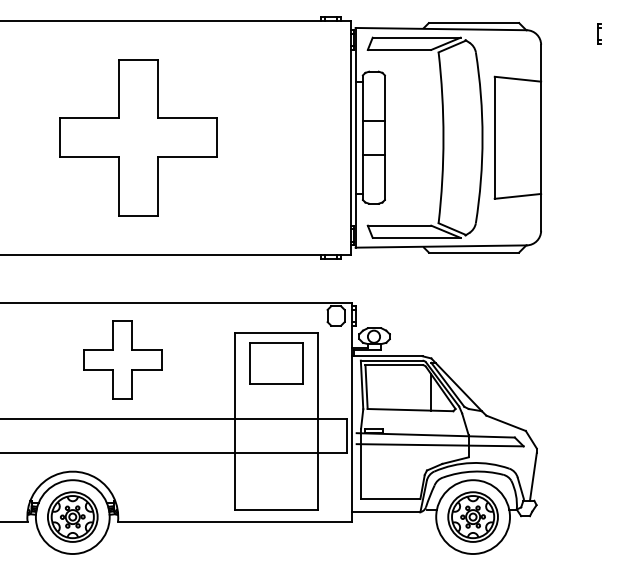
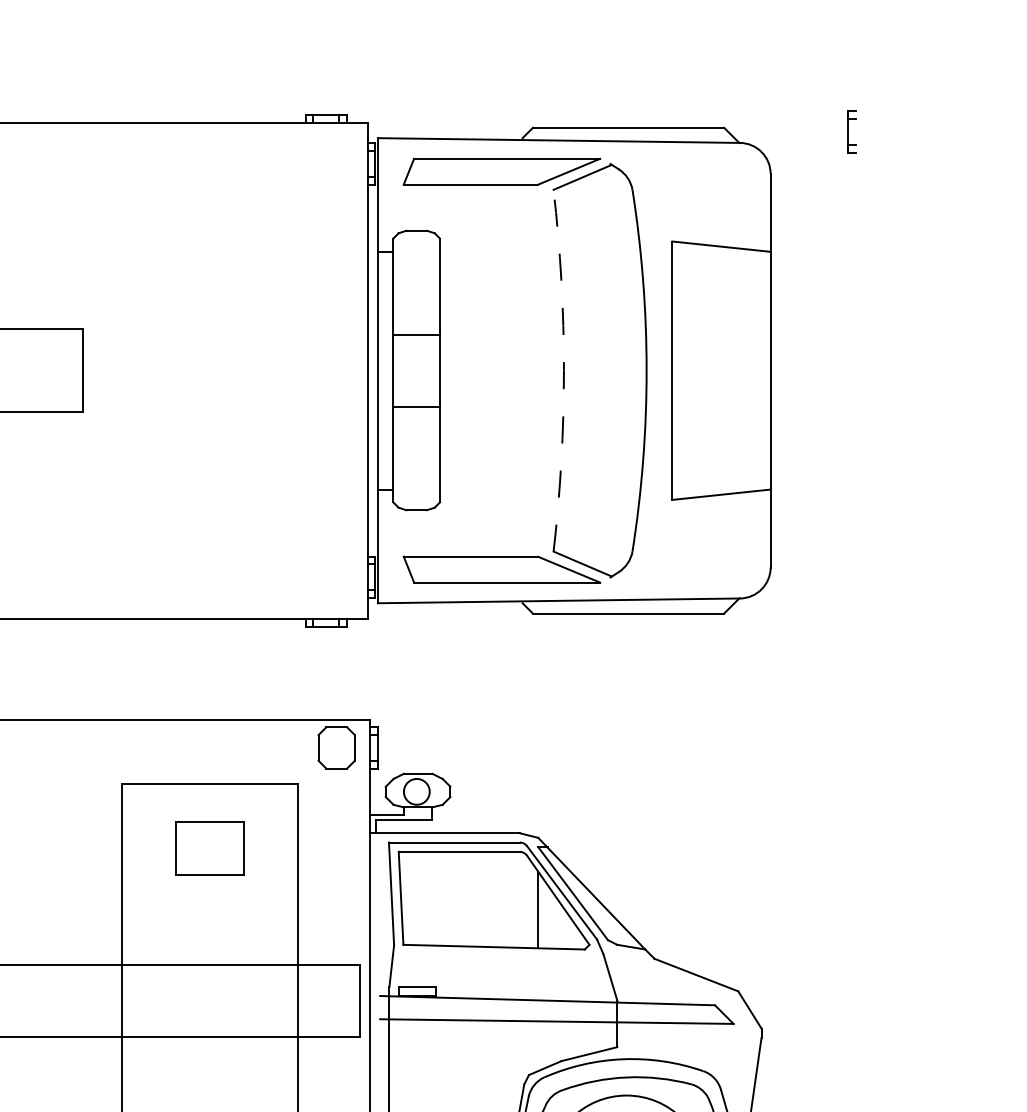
line: (598, 33) -> (849, 130), moved
arc: (443, 137) -> (563, 370), solid -> dashed
part: (276, 363) -> (210, 848), size x0.6

